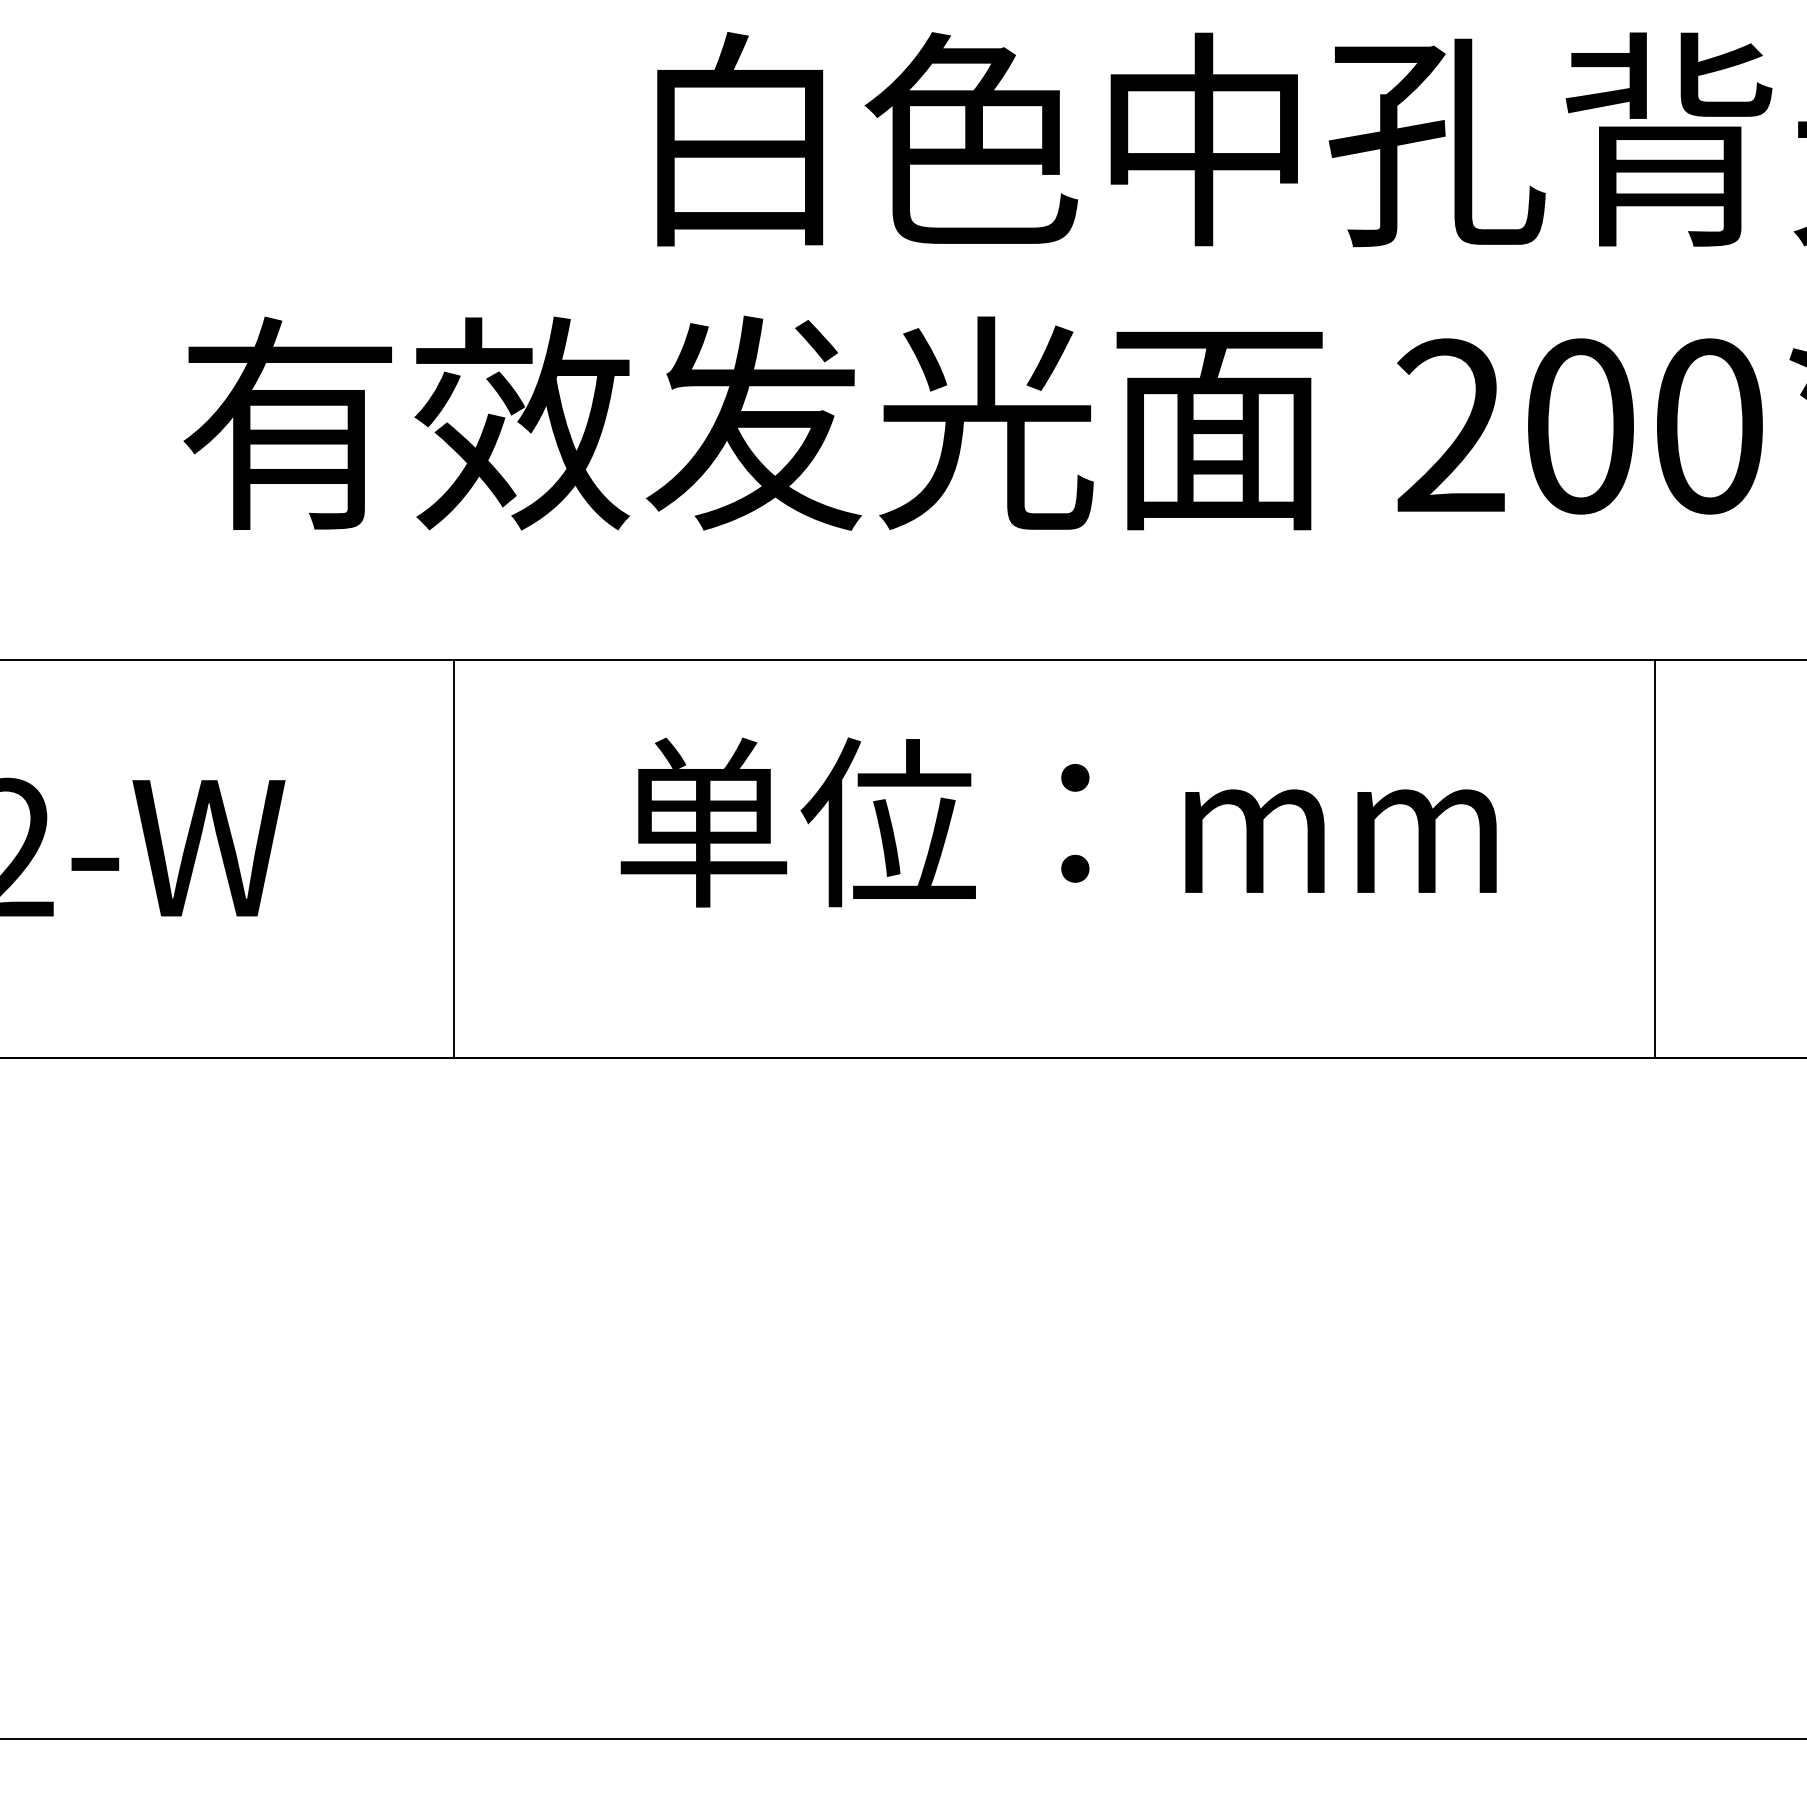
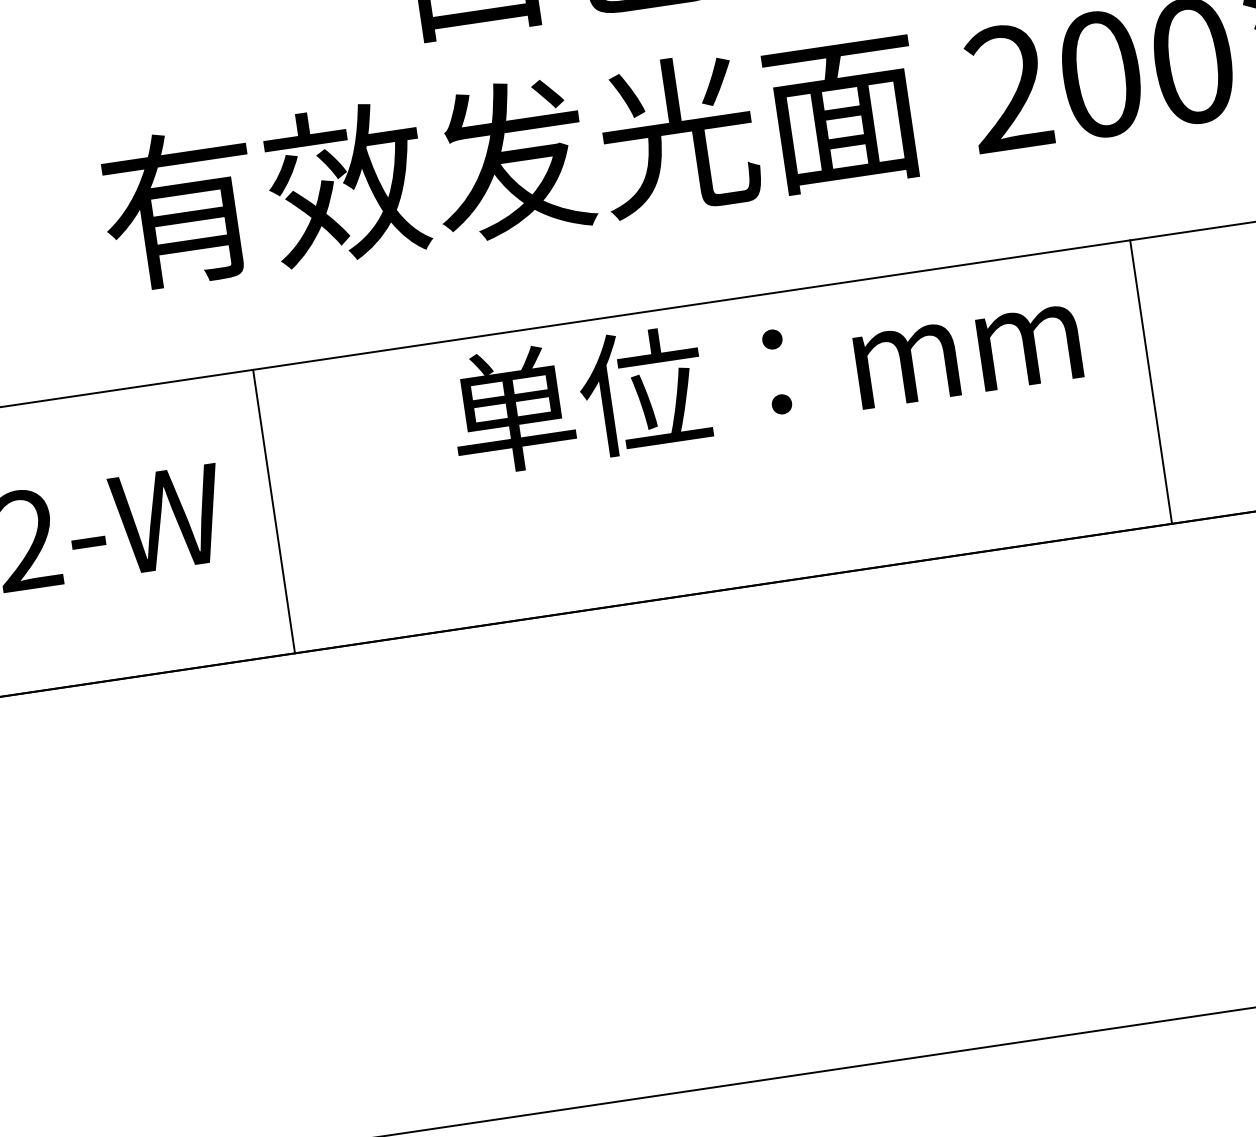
text: (1058, 822) -> (765, 373), moved
line: (454, 859) -> (274, 511), moved
line: (1654, 859) -> (1150, 382), moved

